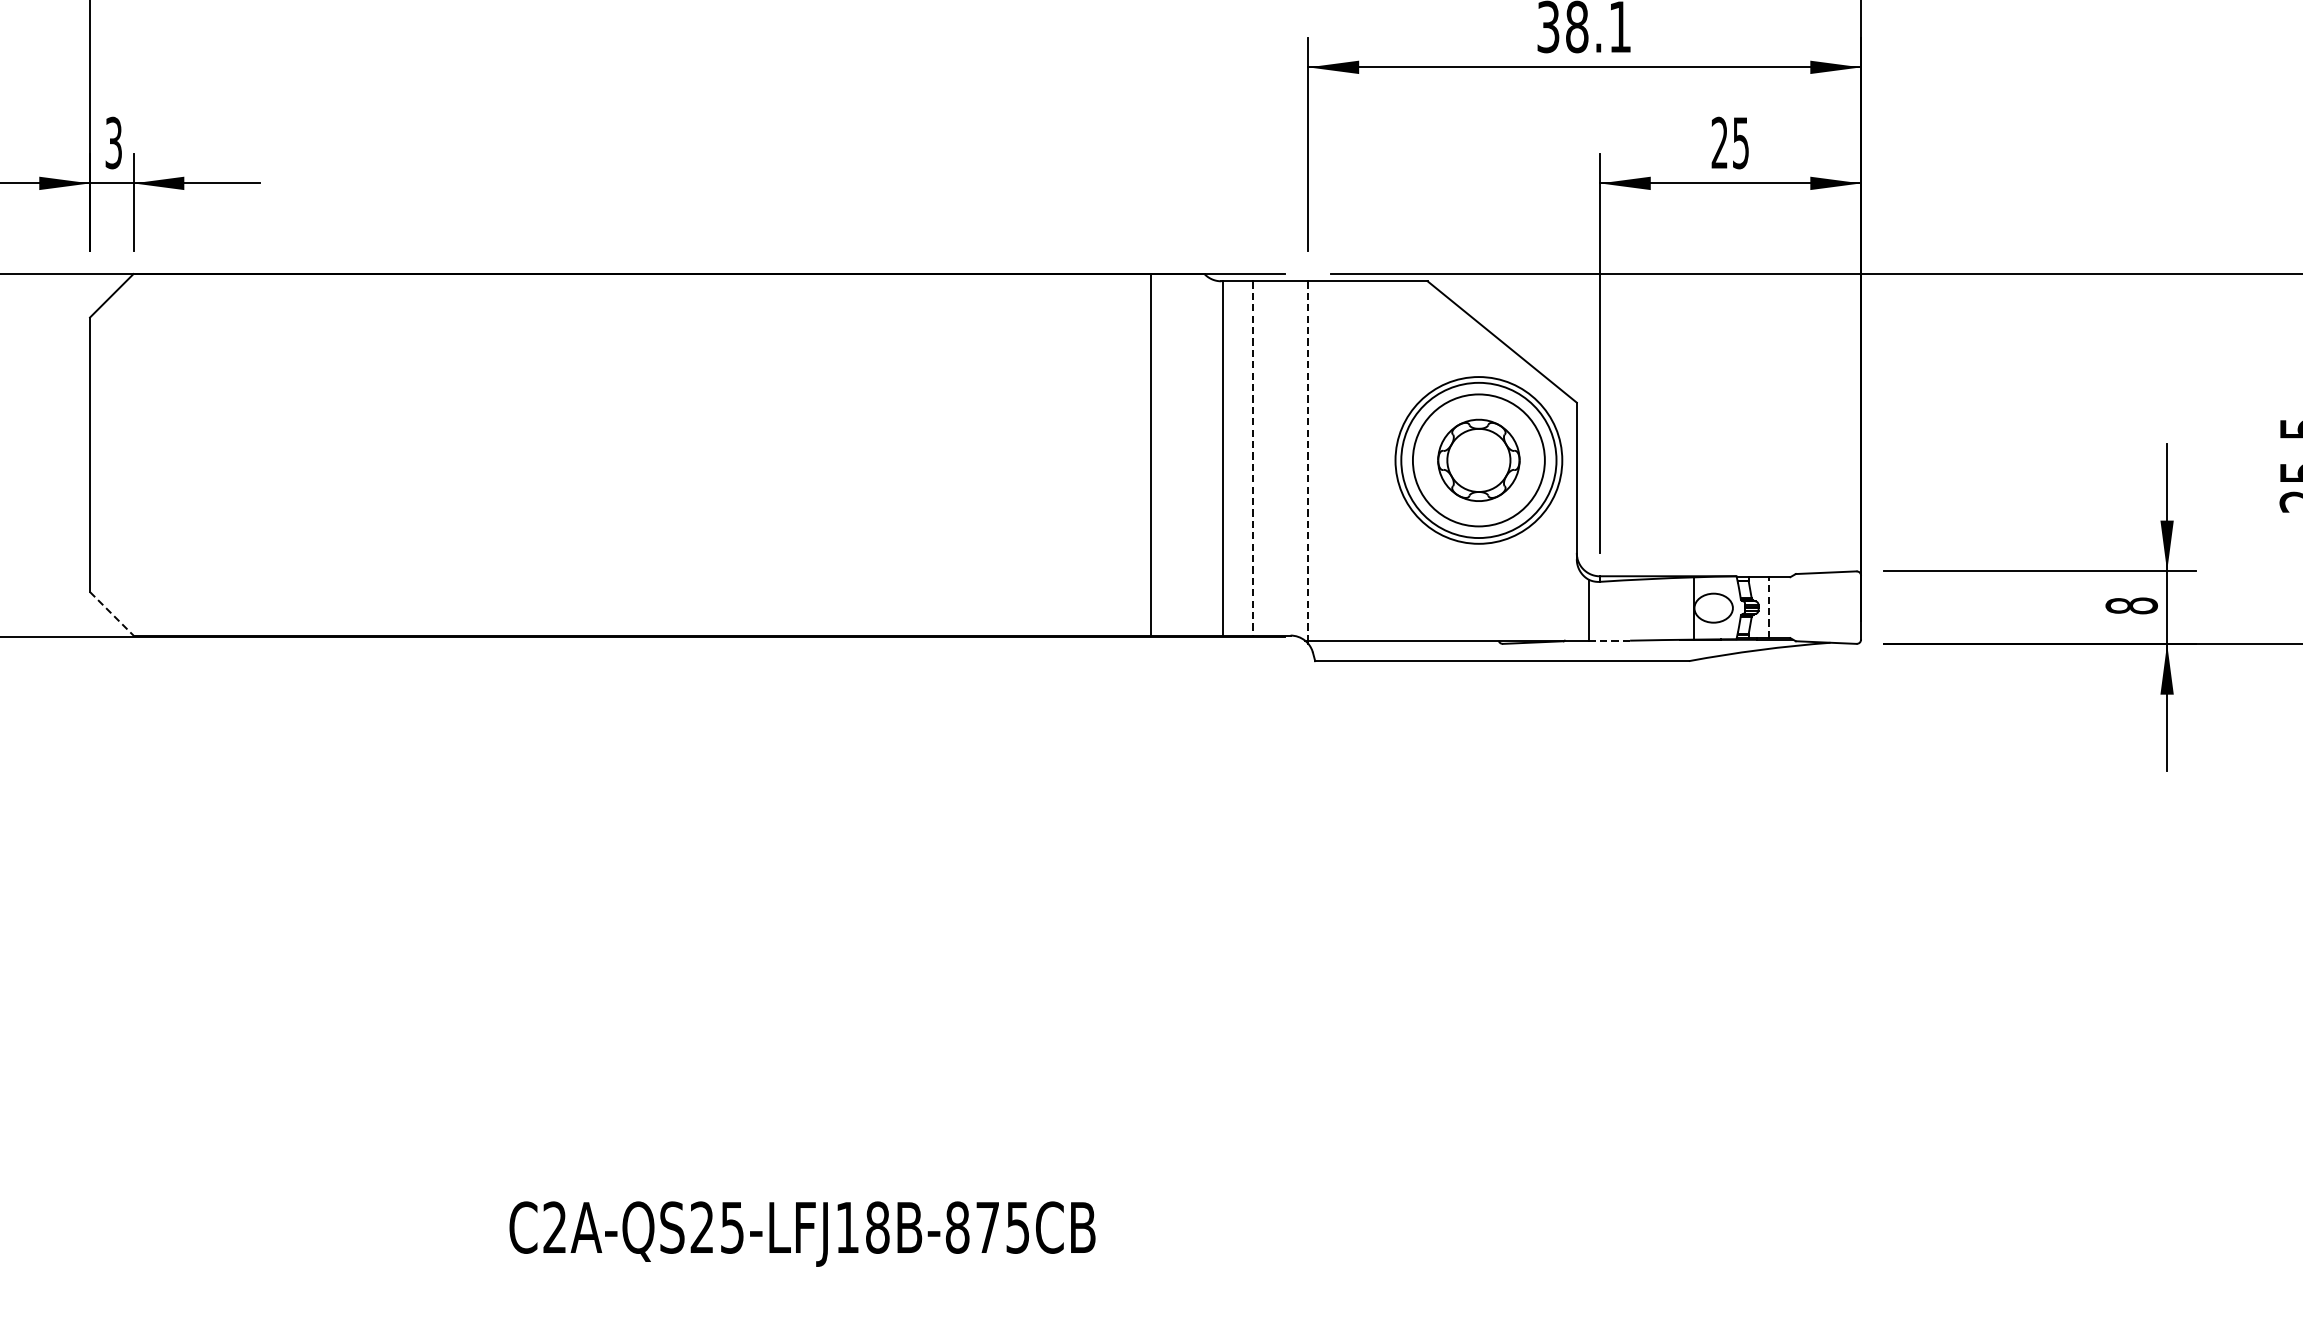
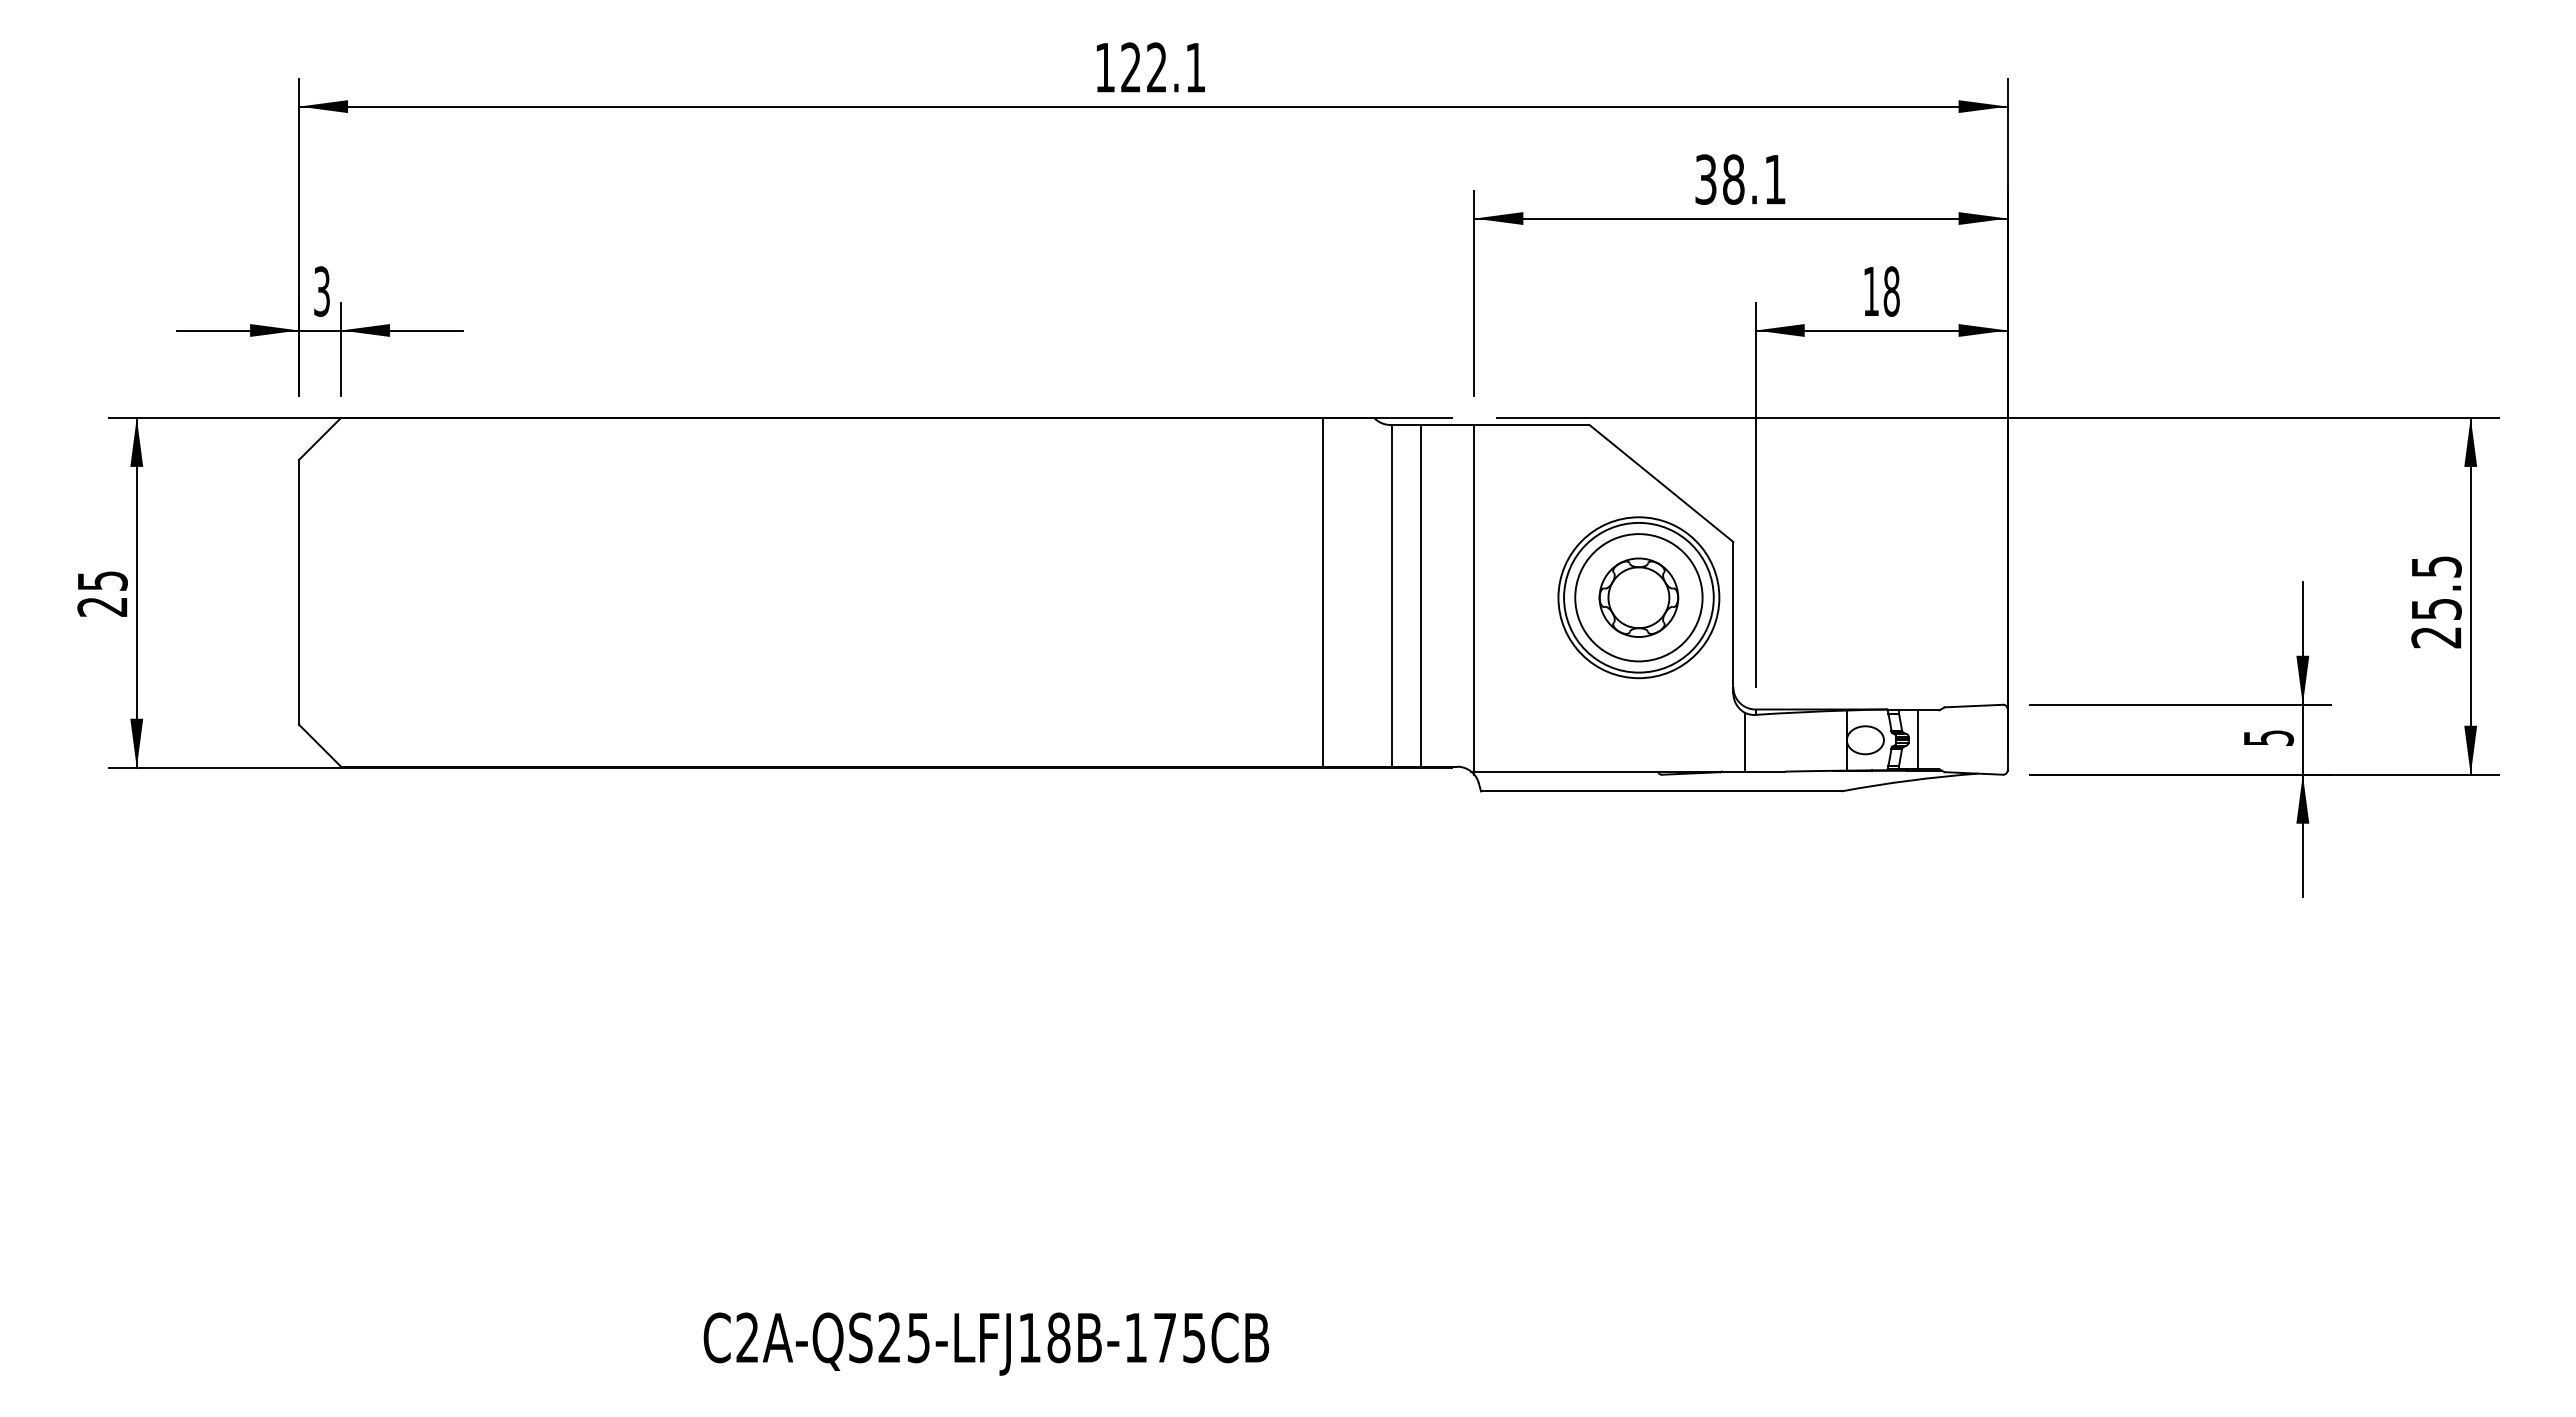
text: (1730, 142) -> (1881, 291), 25 -> 18
line: (1252, 458) -> (1420, 595), dashed -> solid
line: (1308, 461) -> (1474, 598), dashed -> solid
text: (2131, 606) -> (2268, 738), 8 -> 5
line: (1768, 607) -> (1918, 739), dashed -> solid
line: (112, 613) -> (320, 745), dashed -> solid
line: (1609, 640) -> (1764, 771), dashed -> solid
text: (957, 1227) -> (1135, 1337), C2A-QS25-LFJ18B-875CB -> C2A-QS25-LFJ18B-175CB

